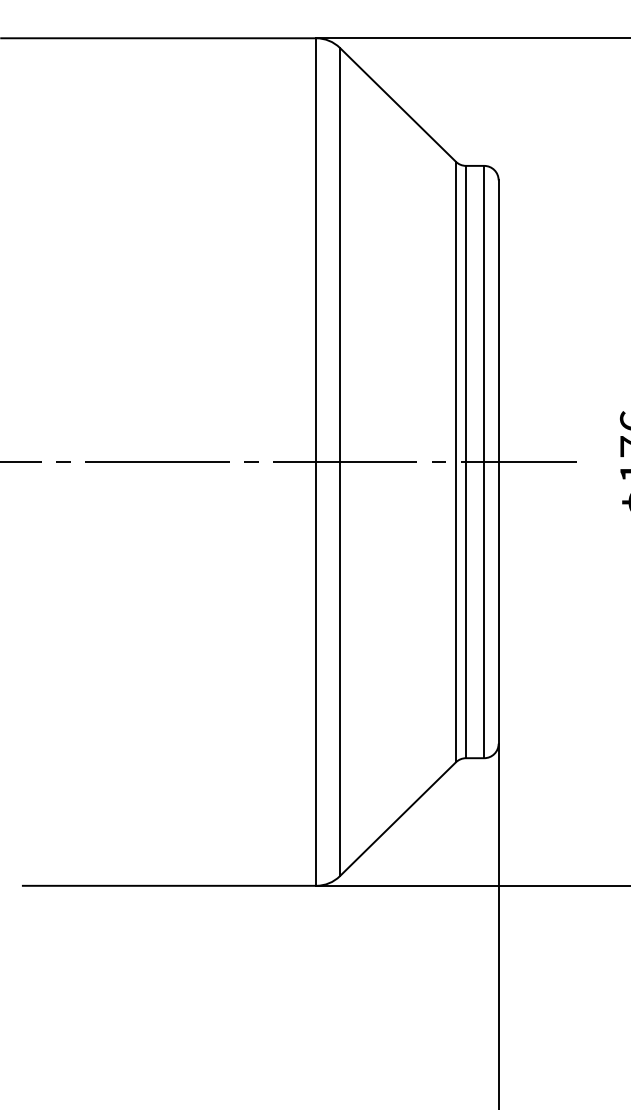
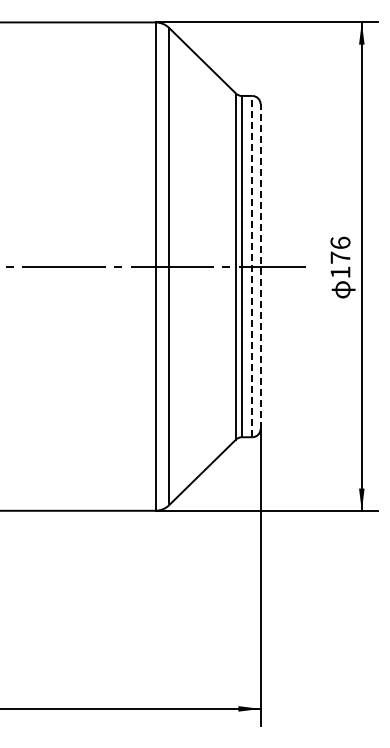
line: (484, 461) -> (252, 266), solid -> dashed
line: (498, 461) -> (260, 266), solid -> dashed

